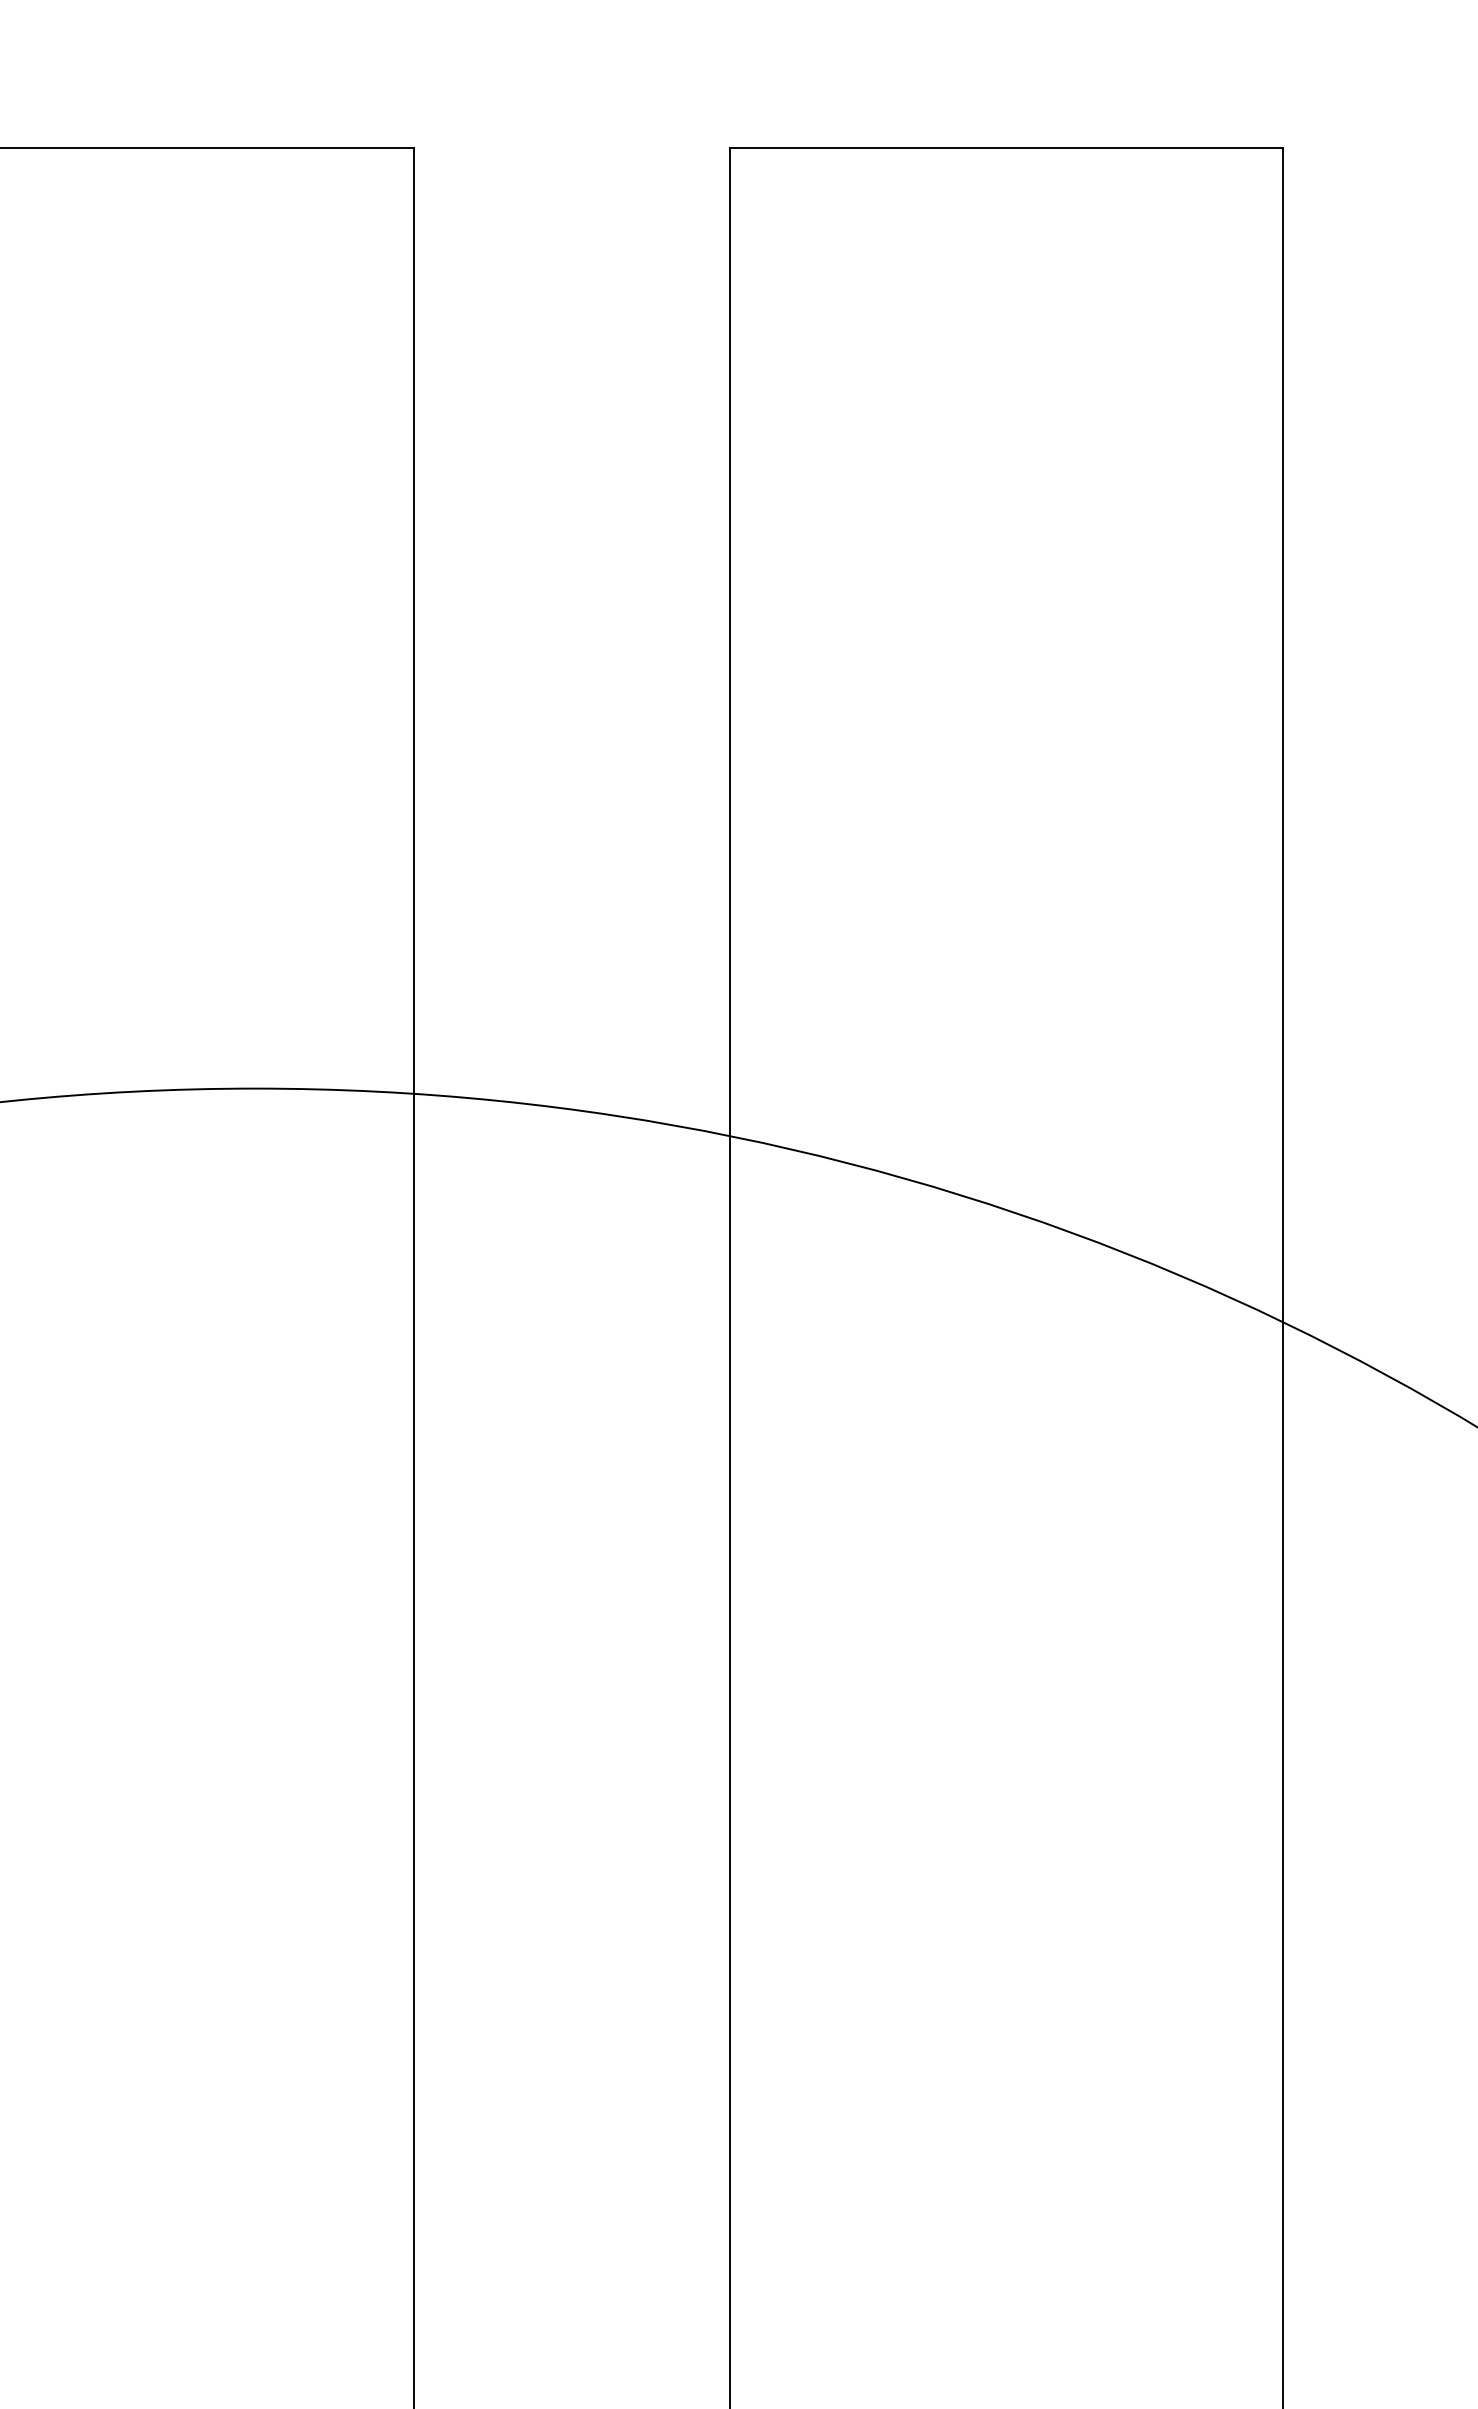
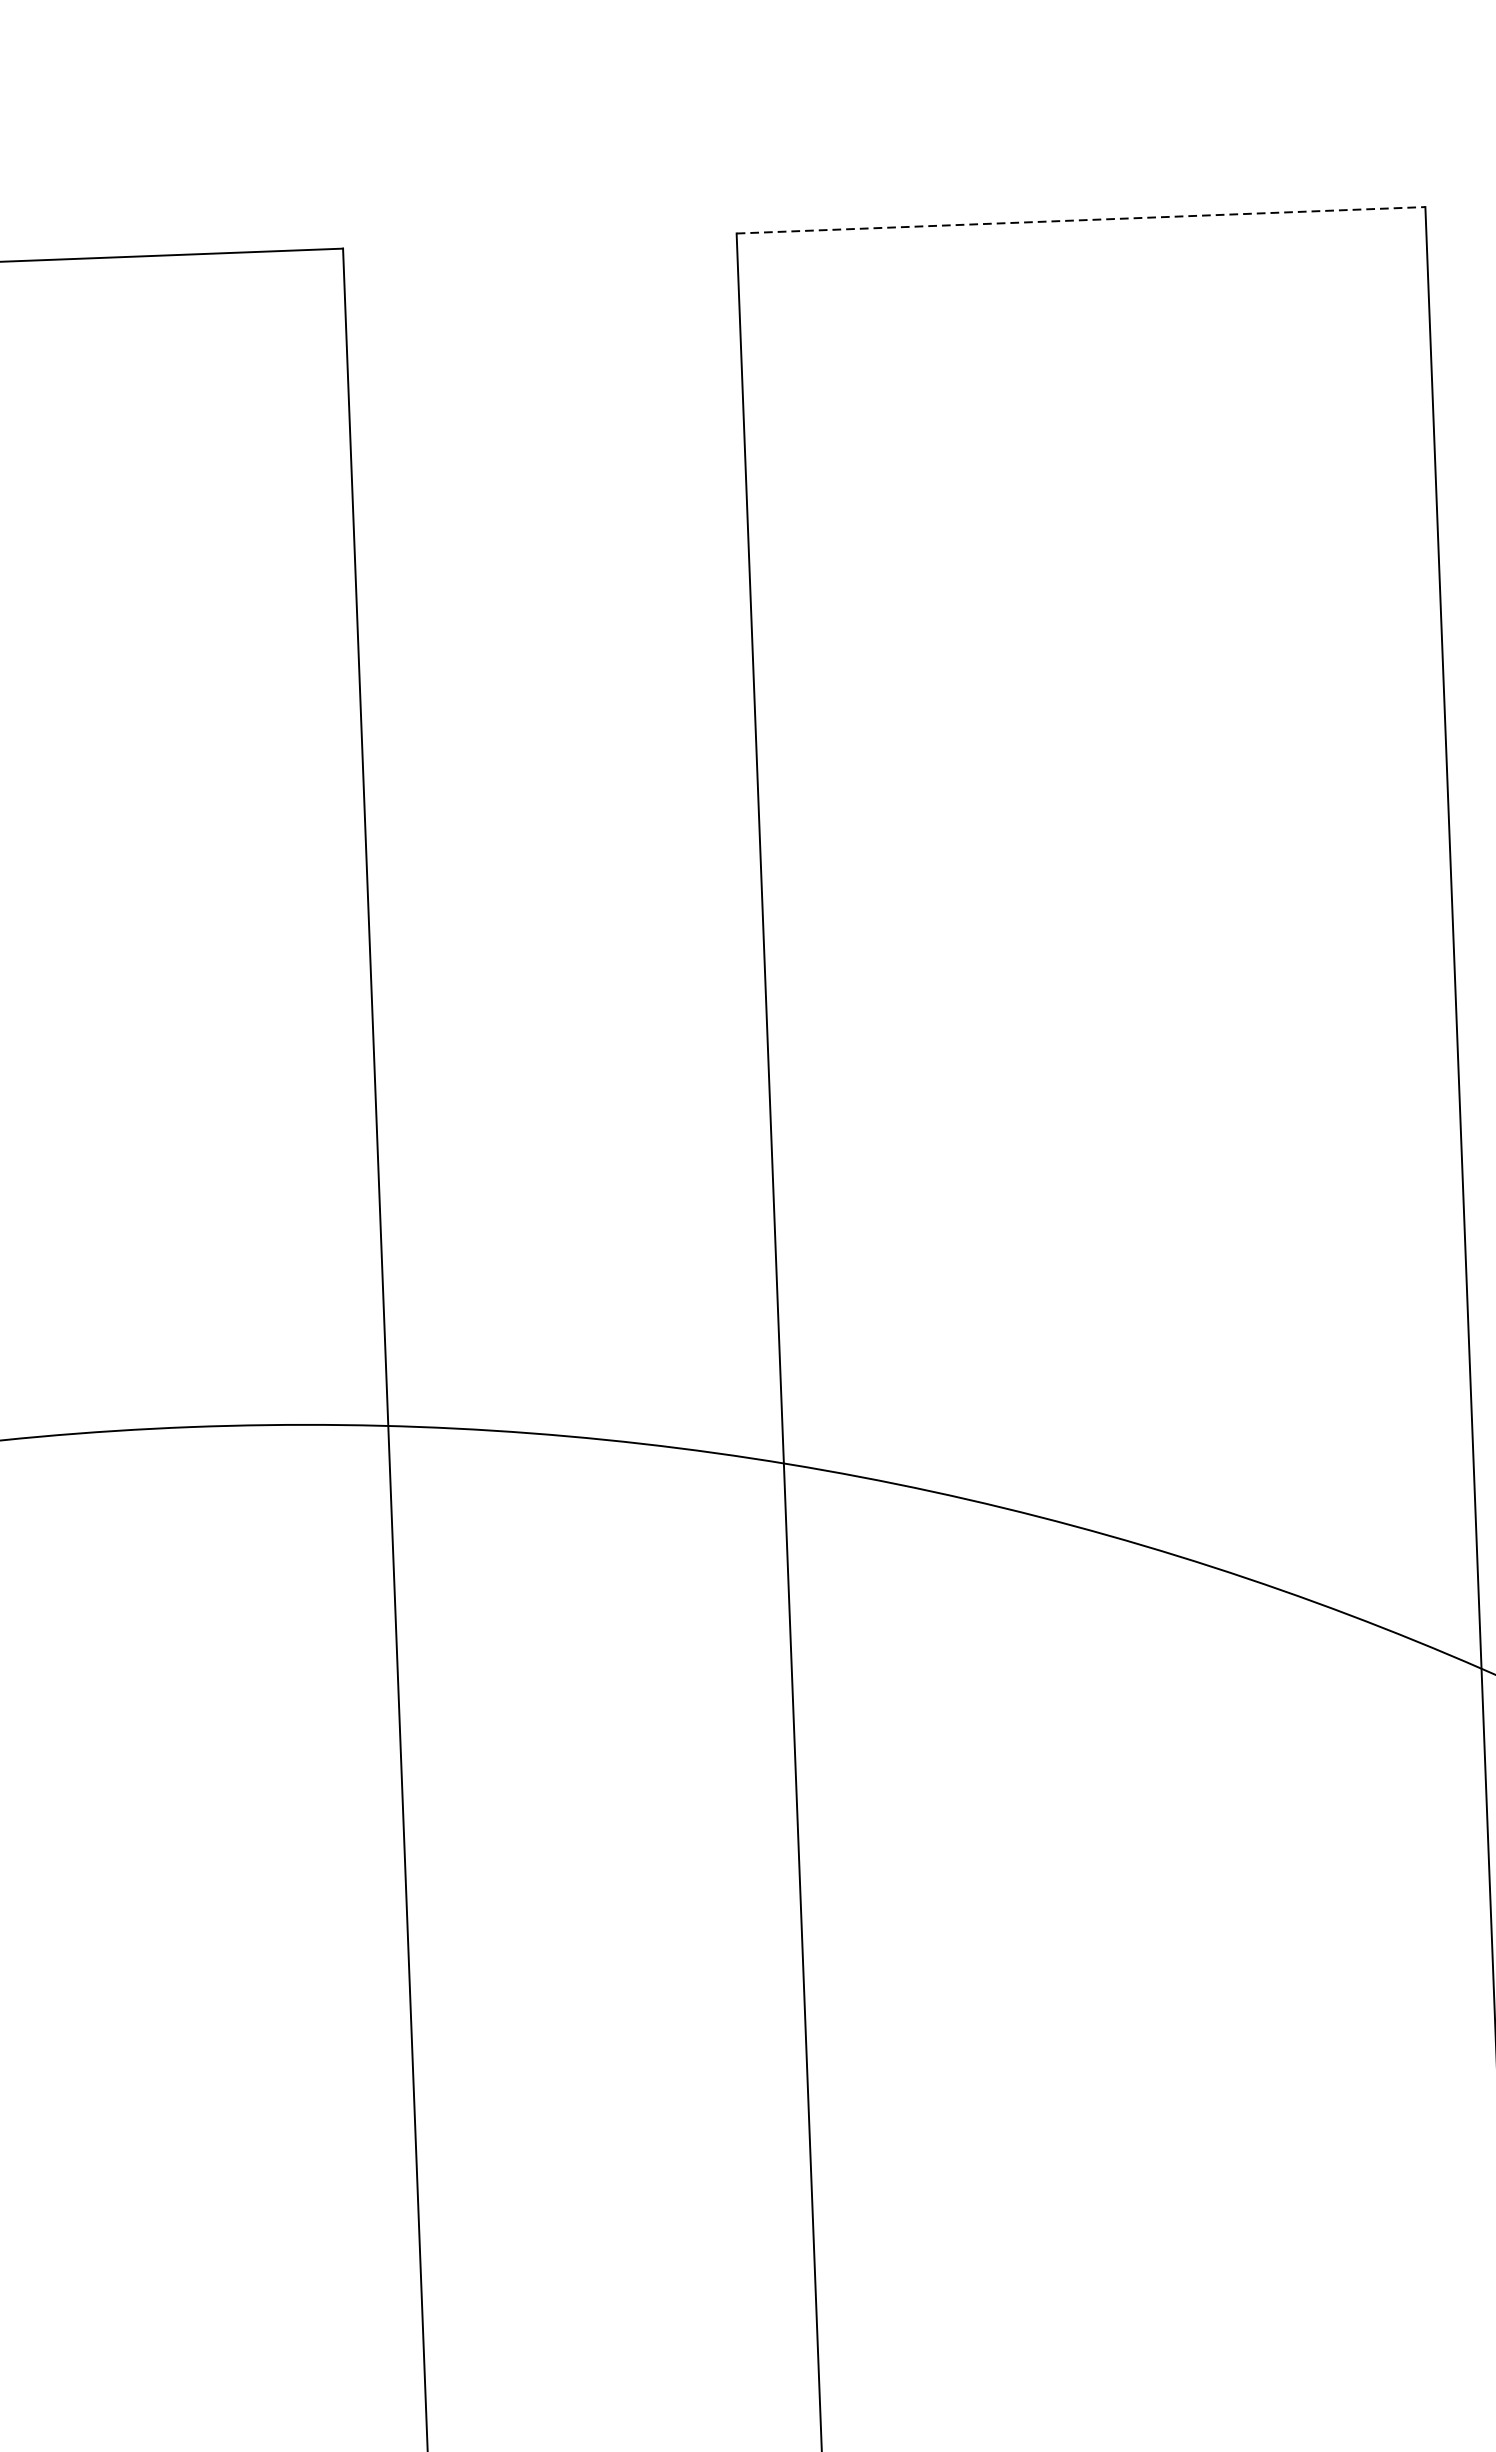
line: (1006, 147) -> (1080, 220), solid -> dashed

